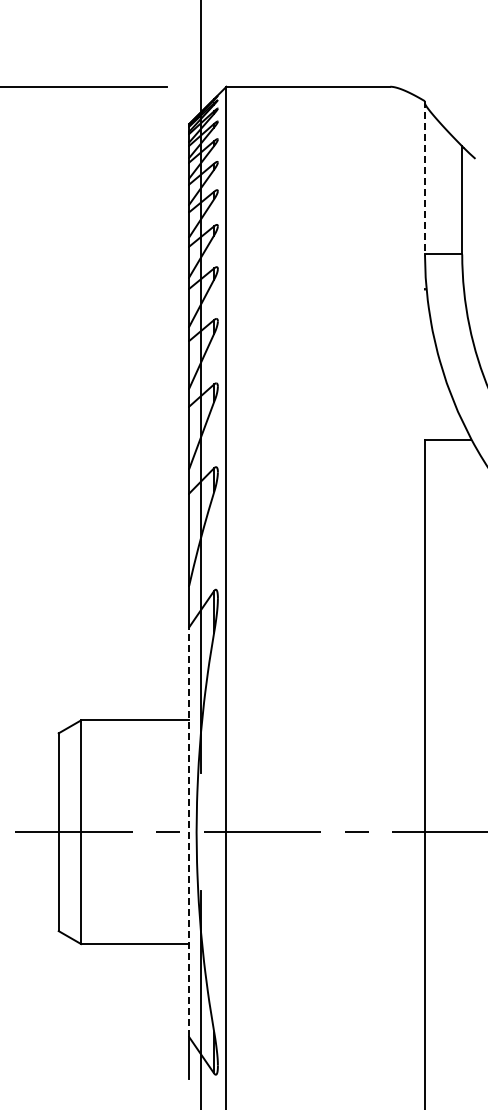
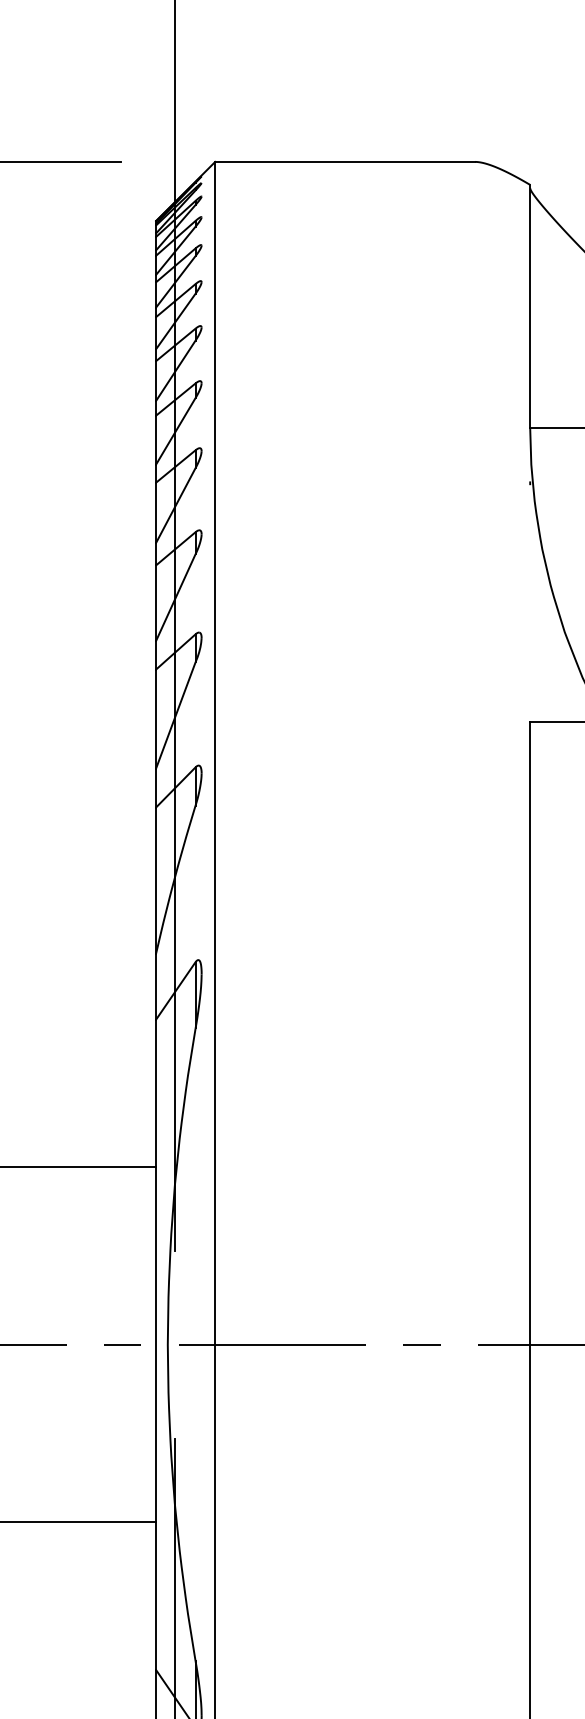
line: (424, 177) -> (529, 305), dashed -> solid
line: (189, 832) -> (156, 1345), dashed -> solid

